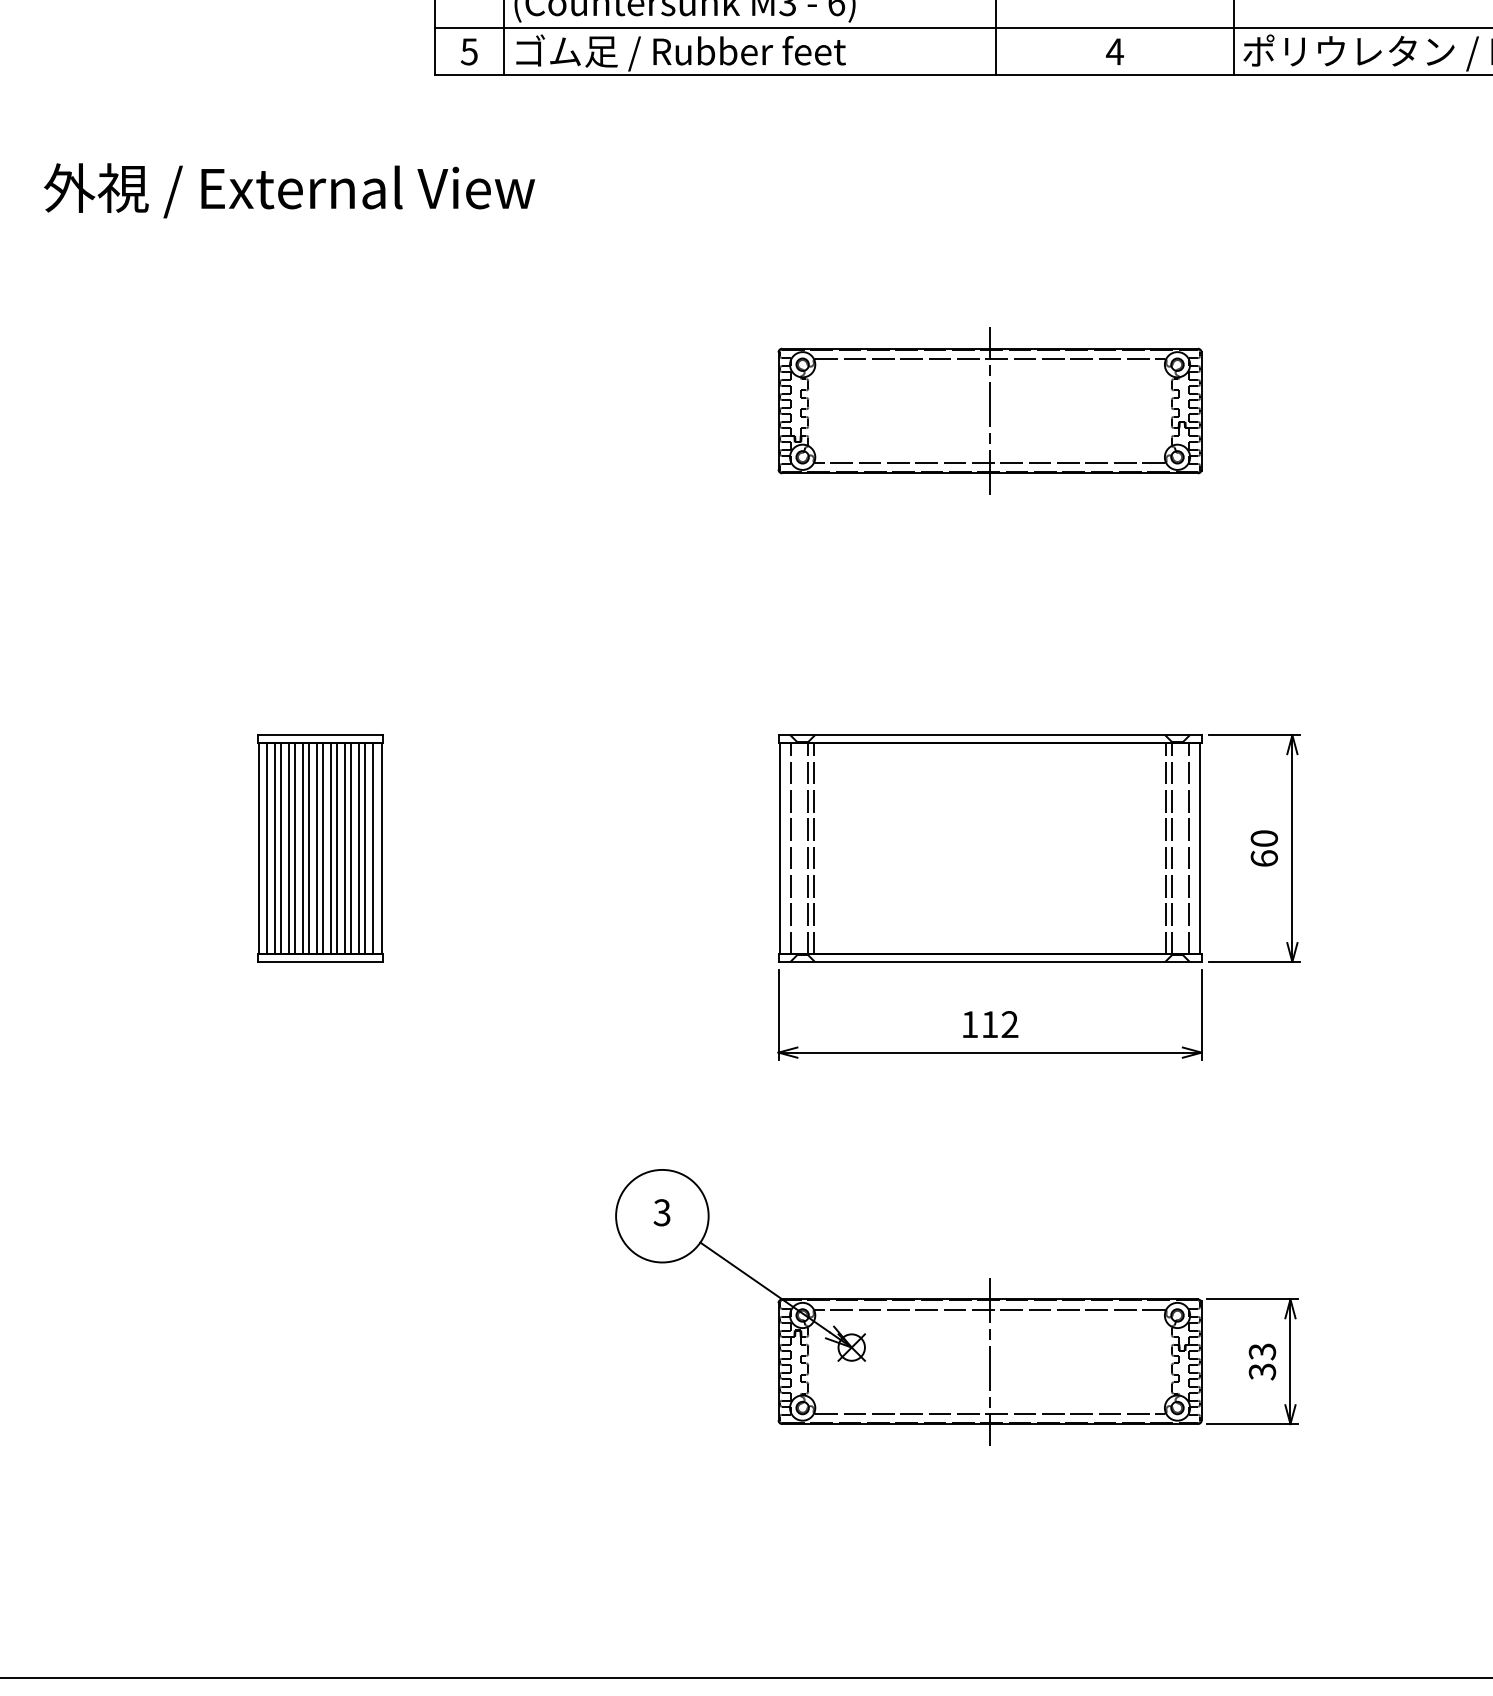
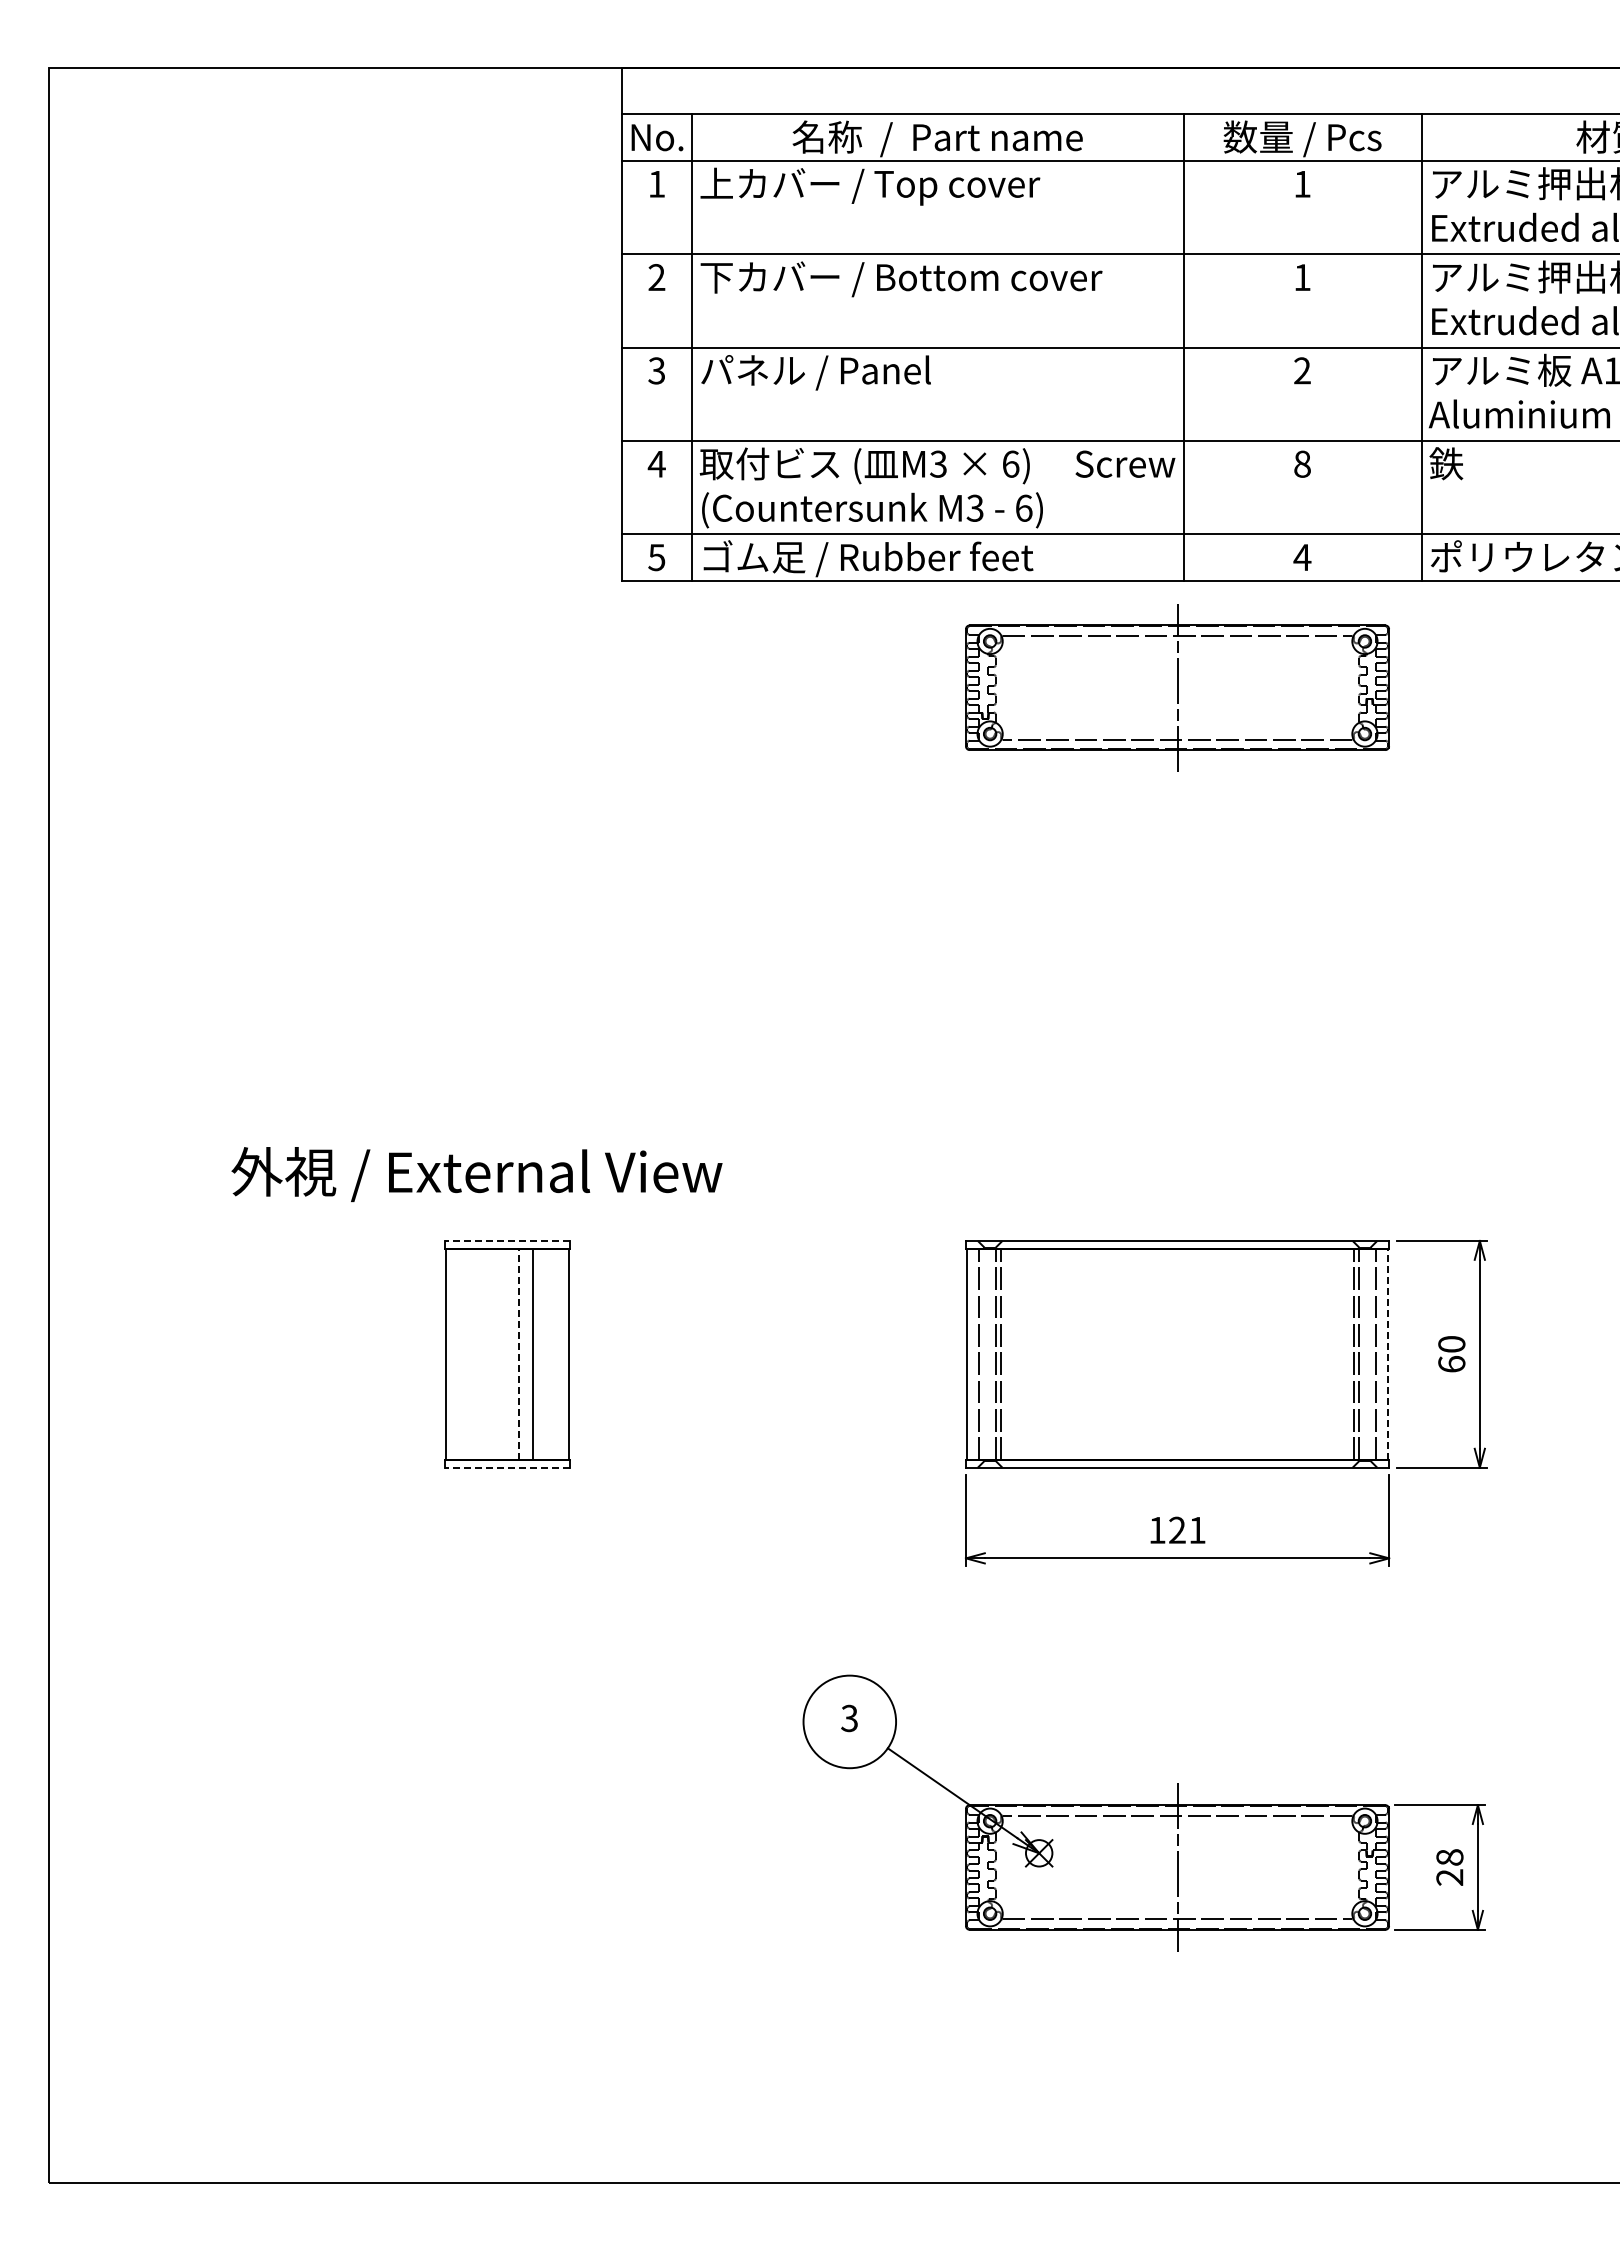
text: (289, 190) -> (476, 1174), moved
part: (990, 410) -> (1177, 687), moved
line: (320, 734) -> (507, 1240), solid -> dashed
line: (267, 848) -> (454, 1354), removed
line: (275, 848) -> (462, 1354), removed
line: (281, 848) -> (468, 1354), removed
line: (289, 848) -> (476, 1354), removed
line: (295, 848) -> (482, 1354), removed
line: (303, 848) -> (490, 1354), removed
line: (309, 848) -> (496, 1354), removed
line: (317, 848) -> (504, 1354), removed
line: (323, 848) -> (510, 1354), removed
line: (331, 848) -> (518, 1354), solid -> dashed
line: (337, 848) -> (524, 1354), removed
line: (351, 848) -> (538, 1354), removed
line: (359, 848) -> (546, 1354), removed
line: (365, 848) -> (552, 1354), removed
line: (373, 848) -> (560, 1354), removed
line: (1200, 848) -> (1387, 1354), solid -> dashed
line: (320, 961) -> (507, 1467), solid -> dashed
text: (1000, 1023) -> (1187, 1529), 112 -> 121
text: (1262, 1361) -> (1449, 1867), 33 -> 28

